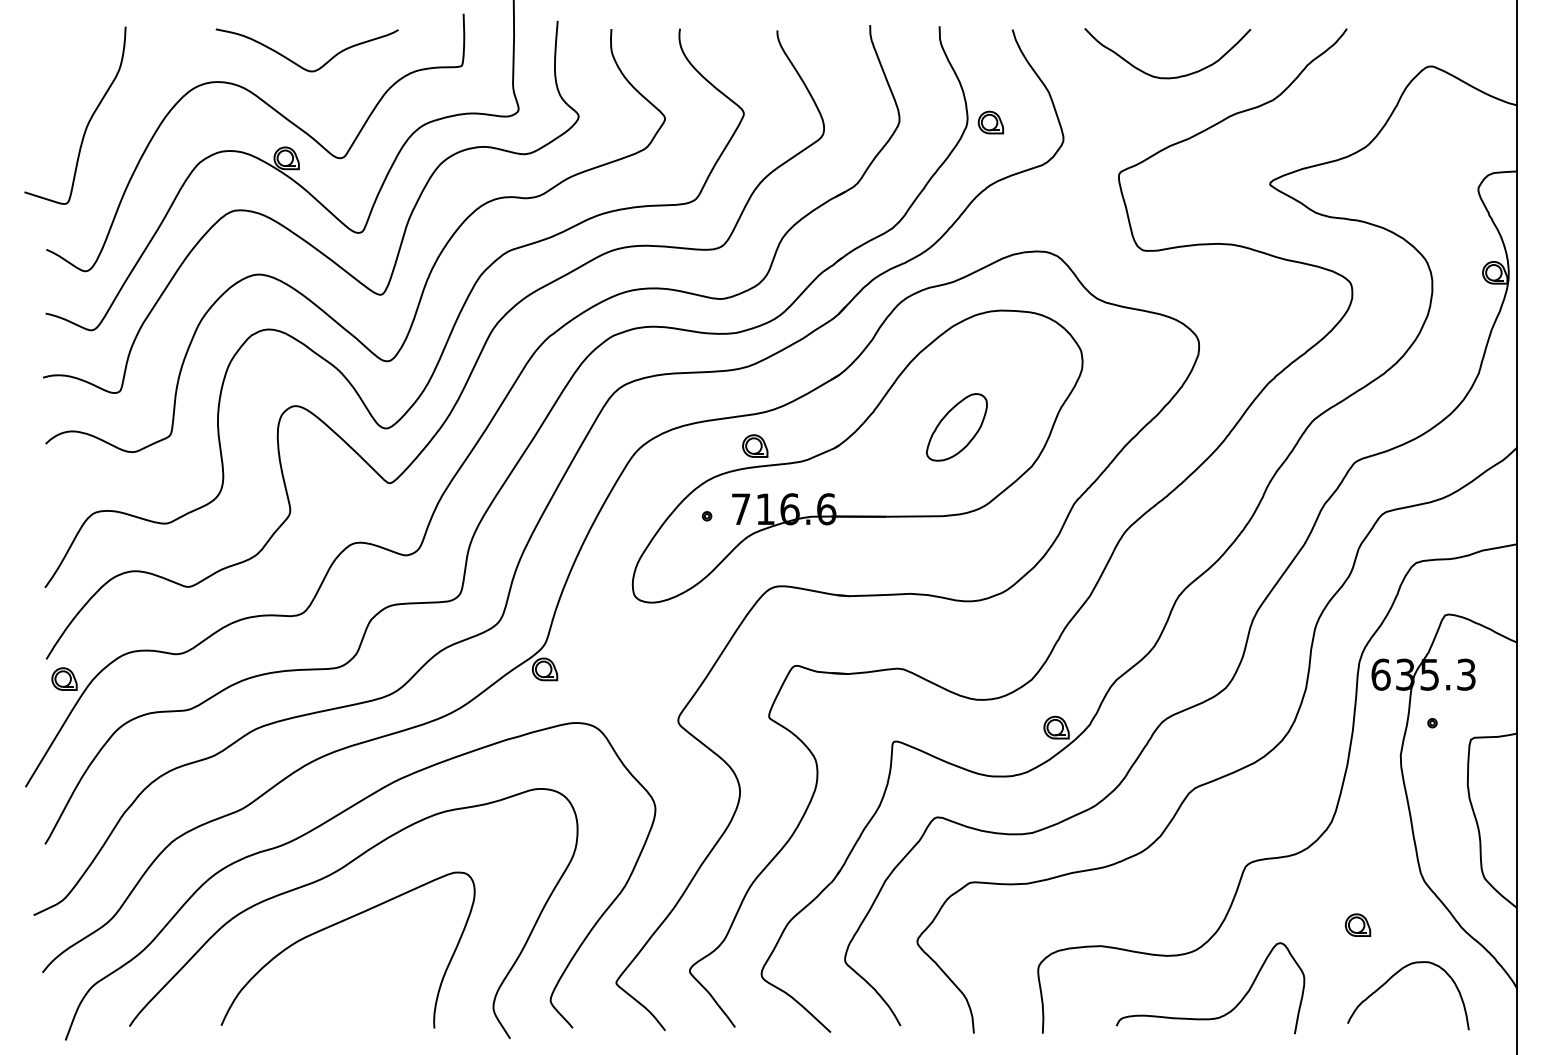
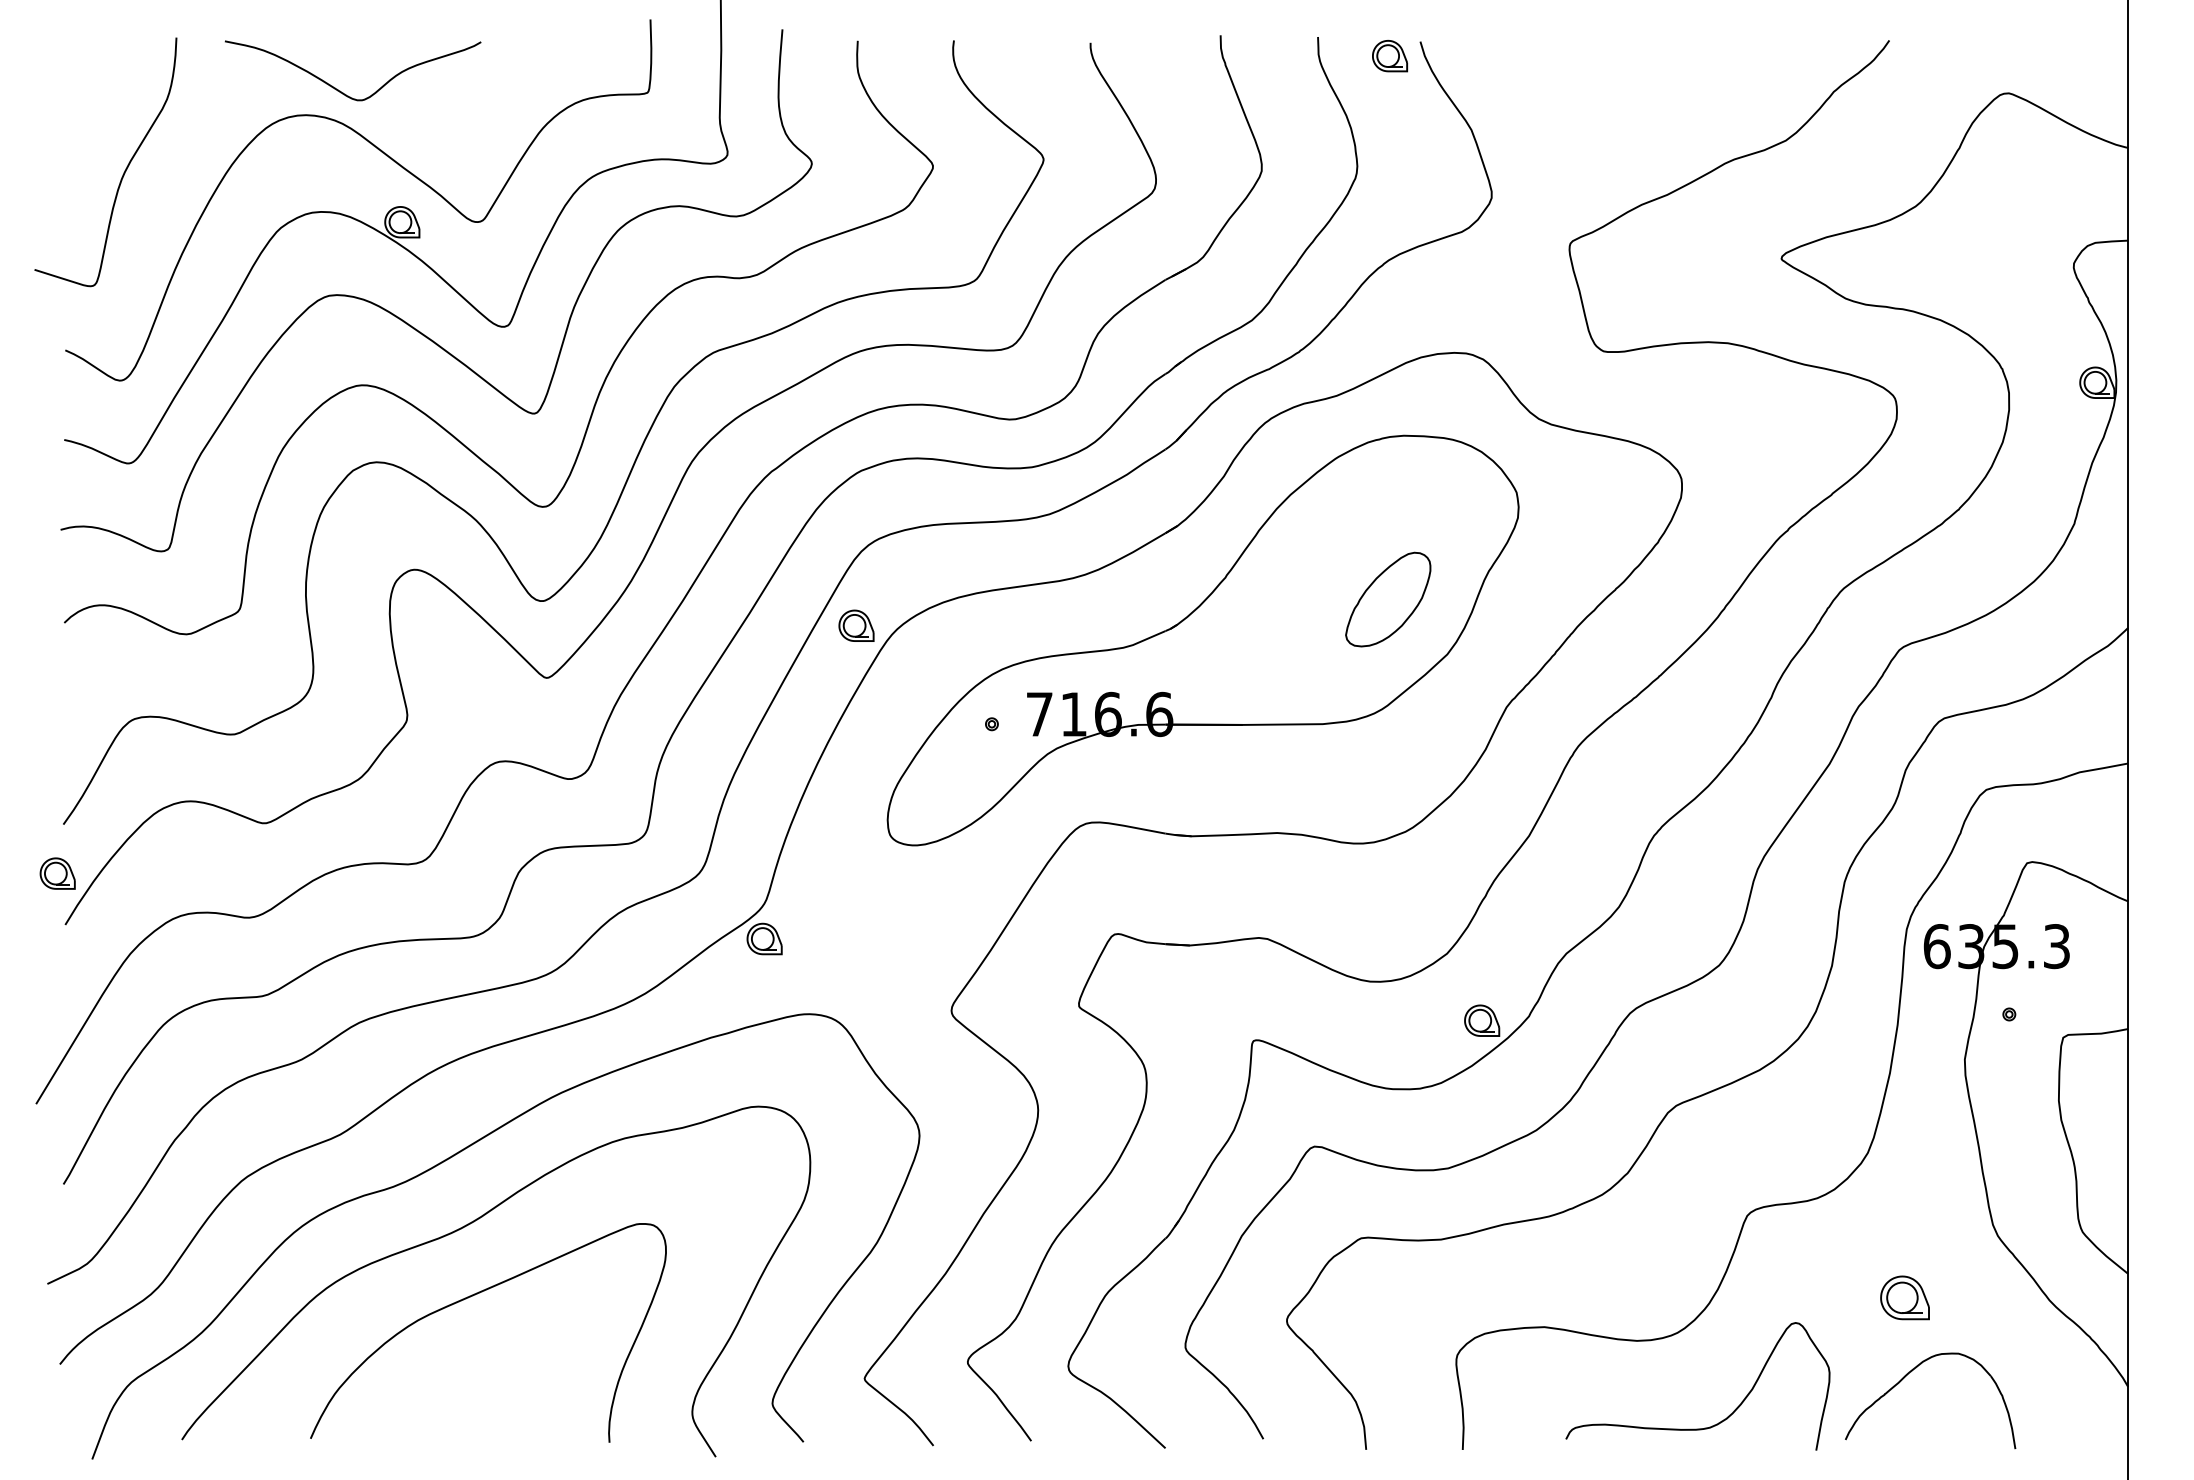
curve: (298, 64) -> (340, 90), moved
curve: (1171, 77) -> (1643, 108), removed
part: (991, 122) -> (1390, 56), moved
part: (957, 427) -> (1388, 599), moved
part: (755, 445) -> (856, 625), moved
part: (64, 679) -> (57, 873), moved
part: (1357, 924) -> (1904, 1297), size x1.4
part: (1394, 975) -> (1911, 1372), moved

